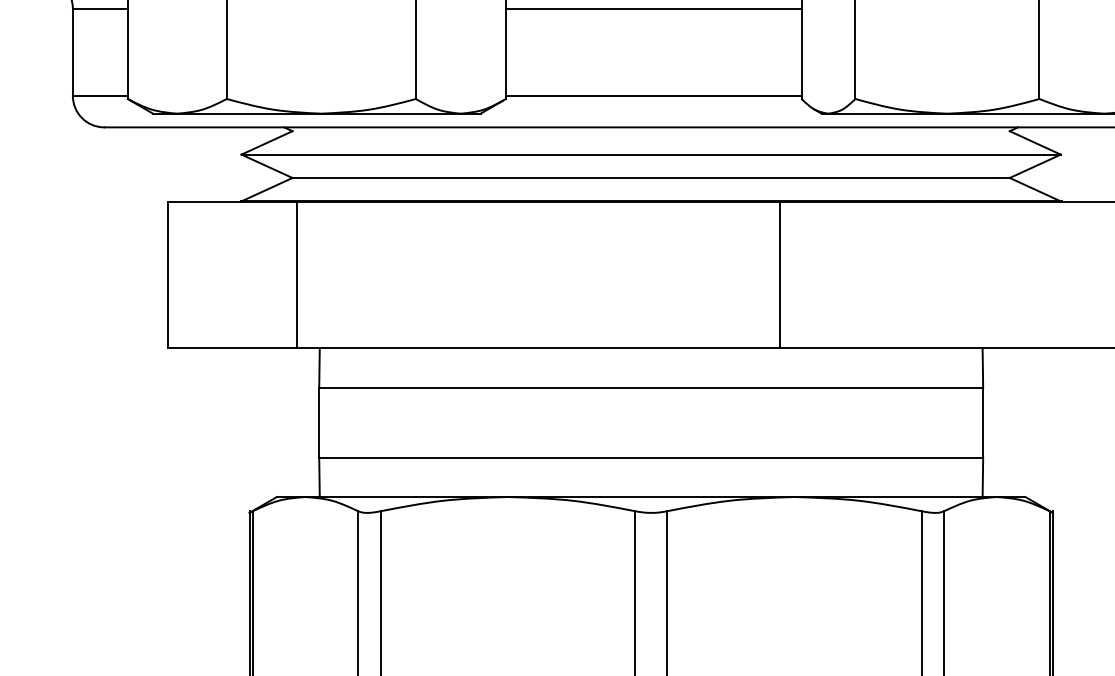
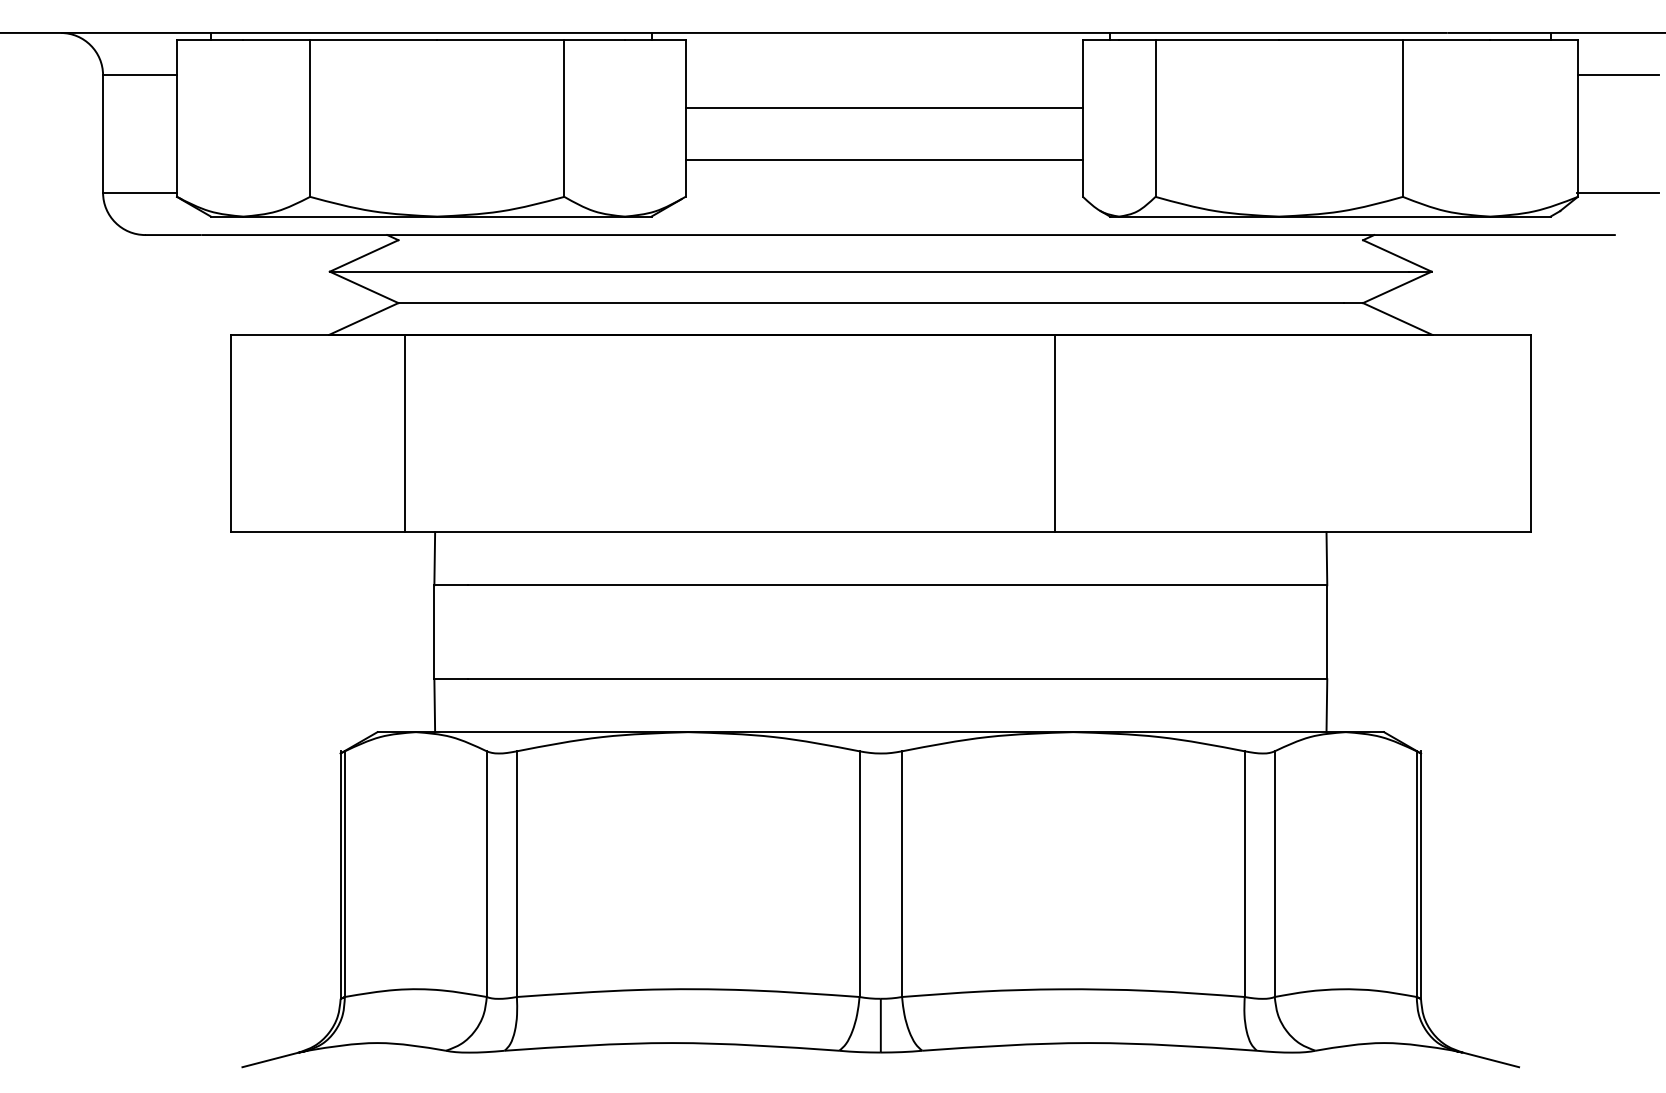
line: (653, 8) -> (883, 108), moved
line: (653, 95) -> (883, 159), moved

